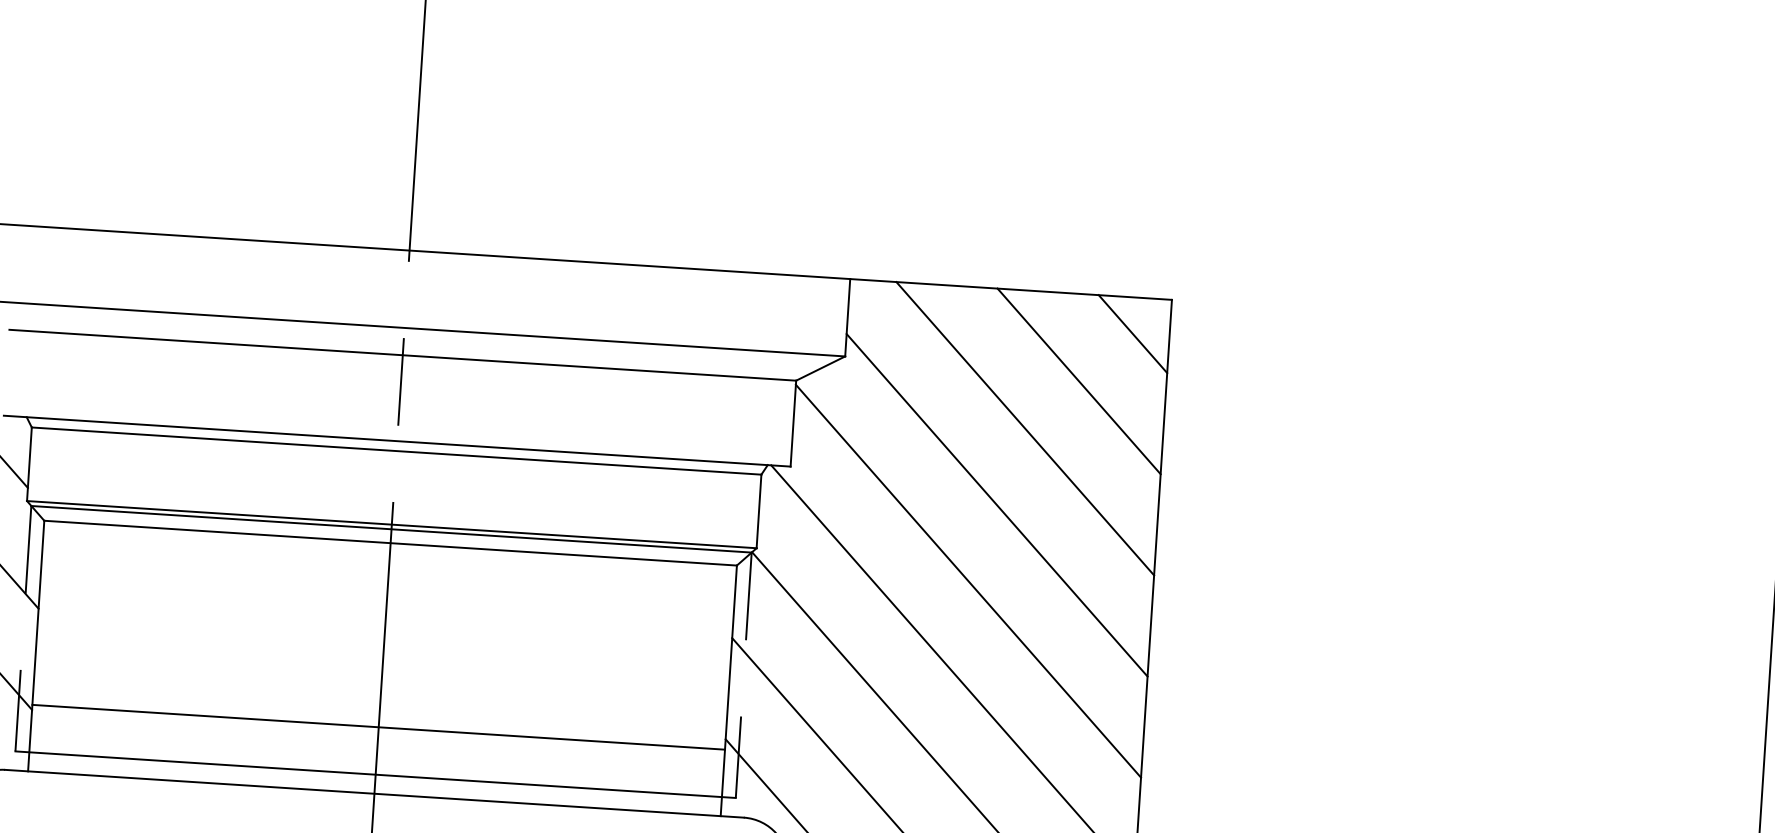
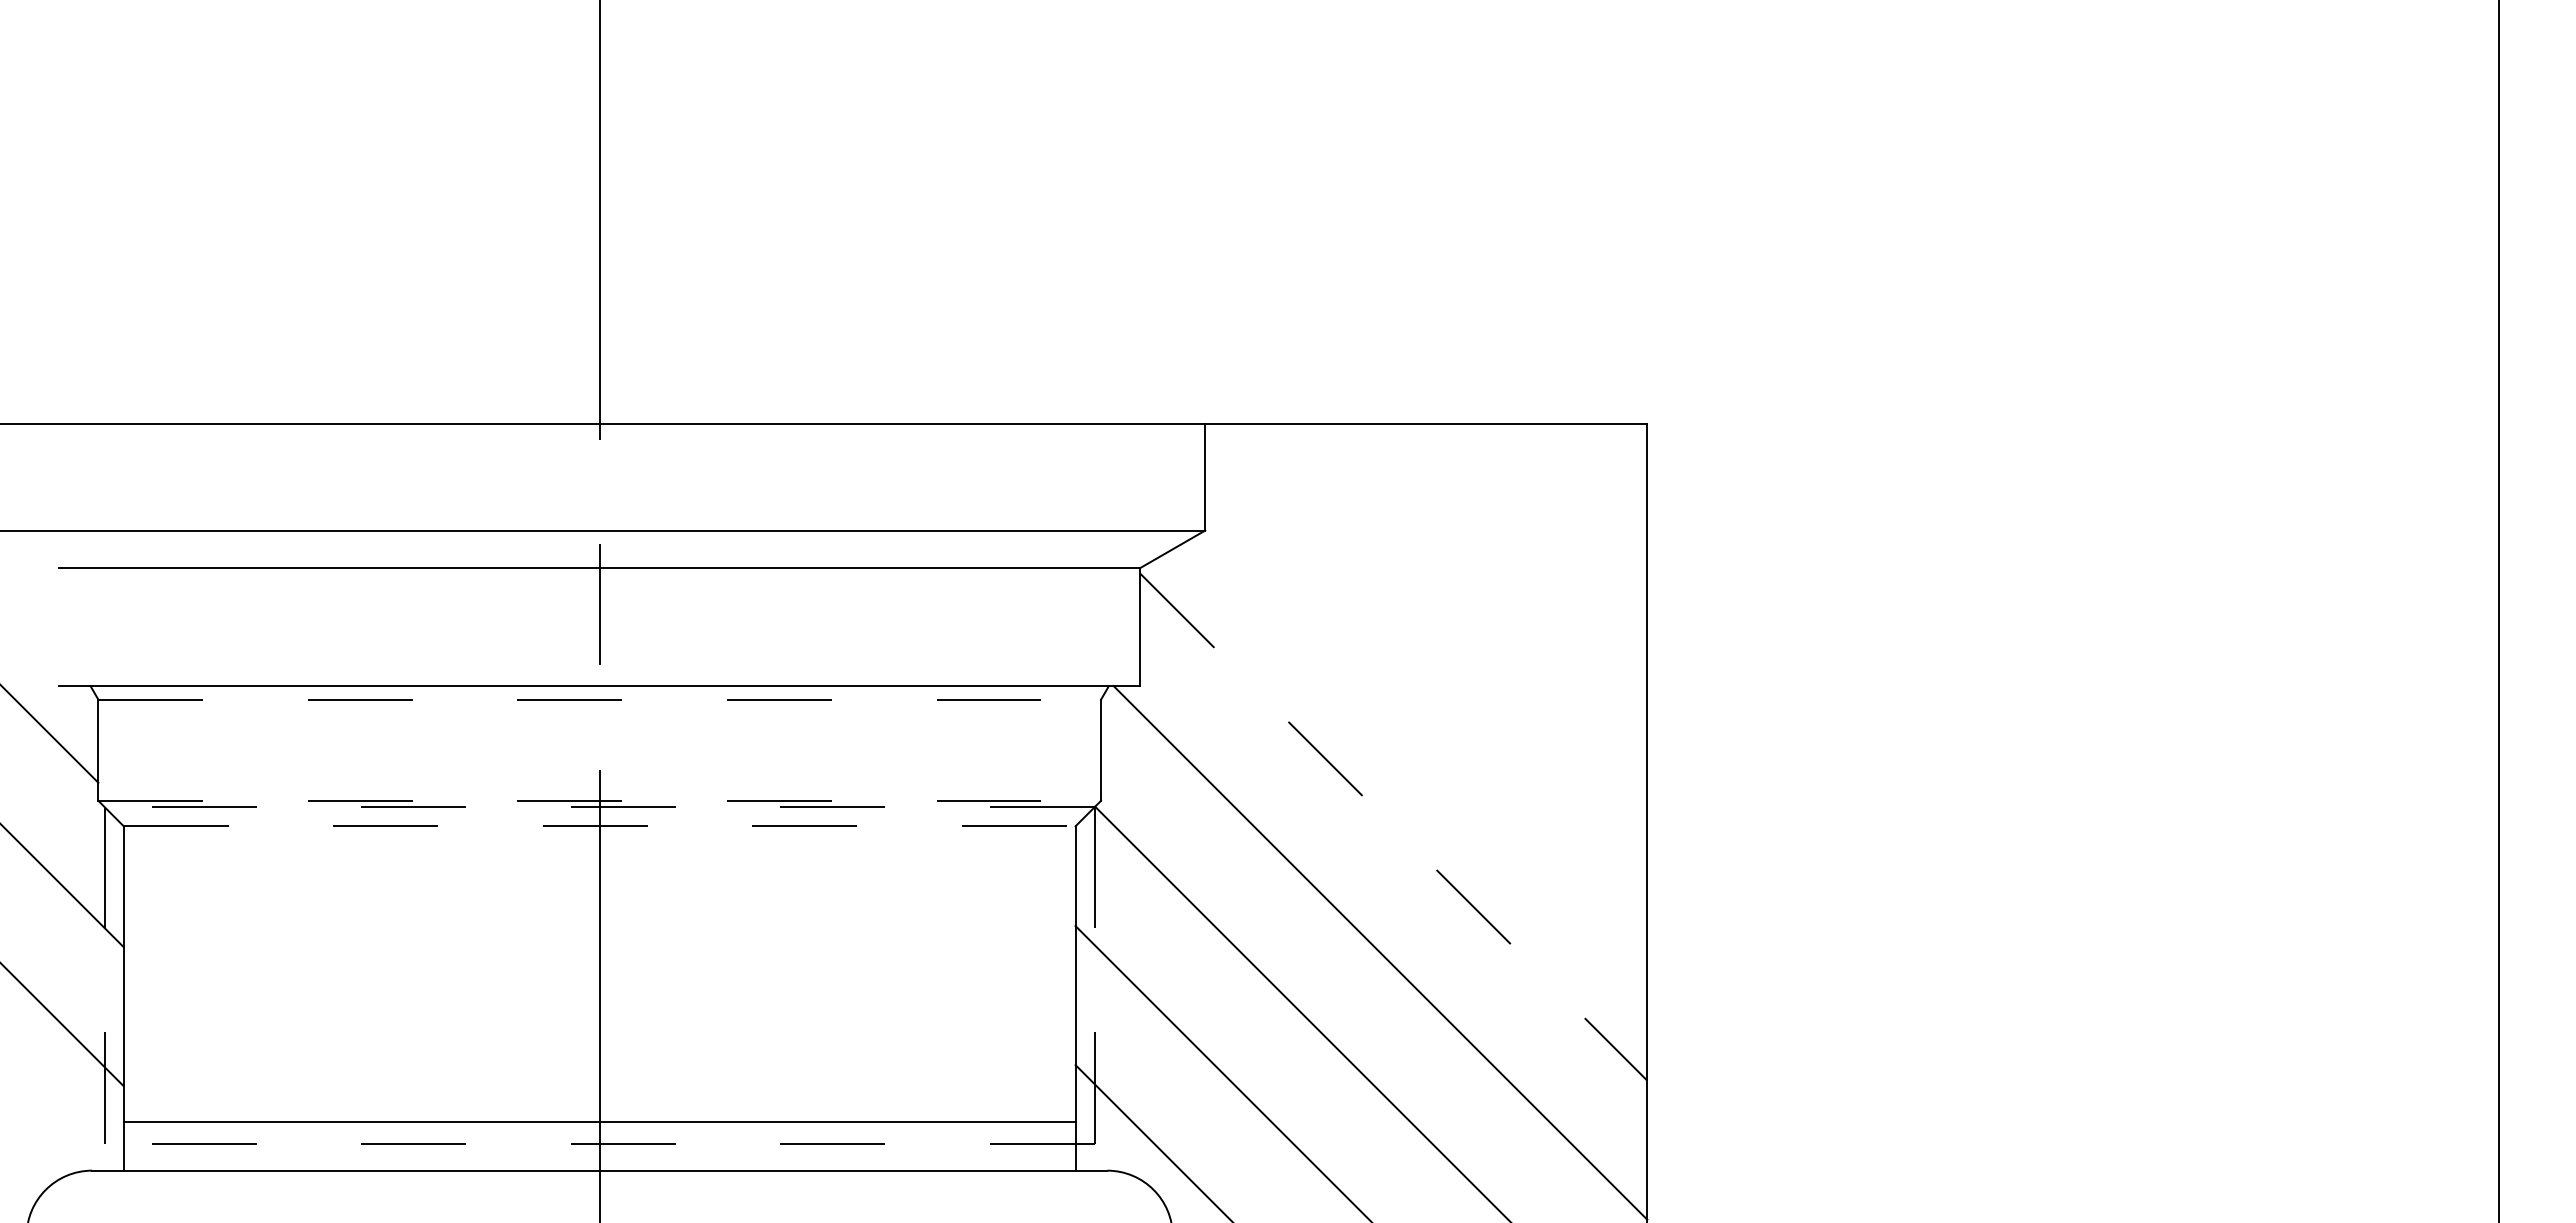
line: (1132, 334) -> (1596, 474), removed
line: (1079, 381) -> (1527, 543), removed
line: (1024, 428) -> (1457, 613), removed
line: (397, 450) -> (600, 699), solid -> dashed
line: (997, 505) -> (1426, 720), removed
line: (392, 524) -> (600, 800), solid -> dashed
line: (391, 529) -> (599, 807), solid -> dashed
line: (390, 543) -> (599, 826), solid -> dashed
line: (968, 581) -> (1393, 827), solid -> dashed
line: (378, 727) -> (599, 1122), moved
line: (375, 774) -> (599, 1144), solid -> dashed

